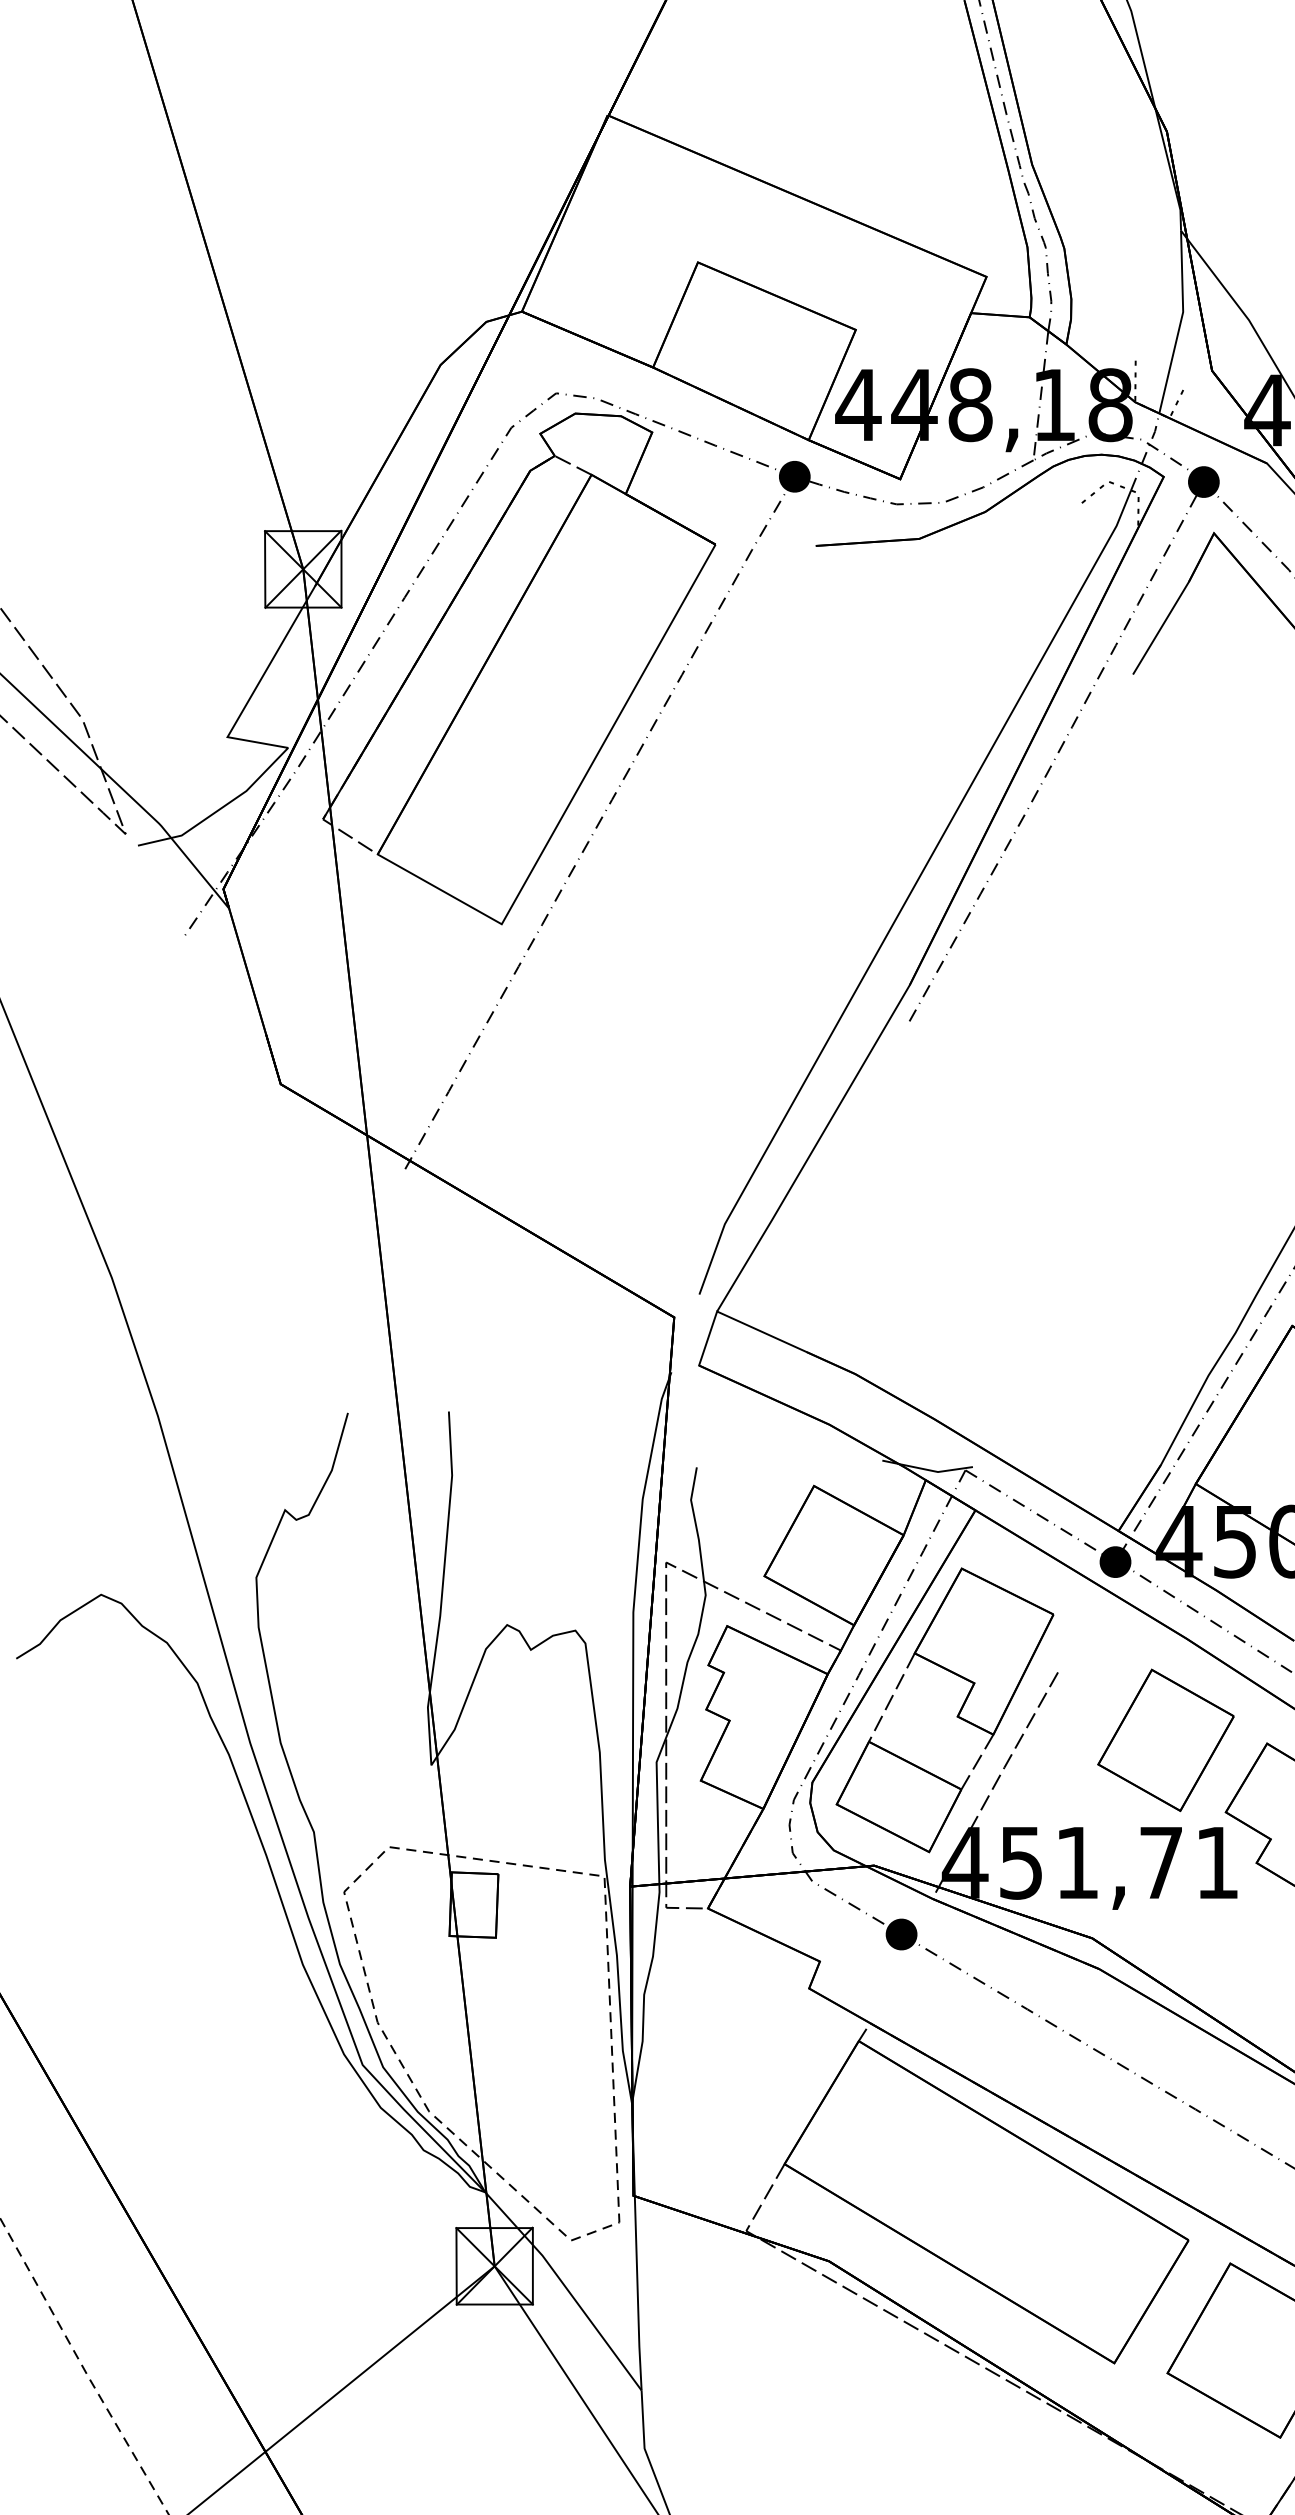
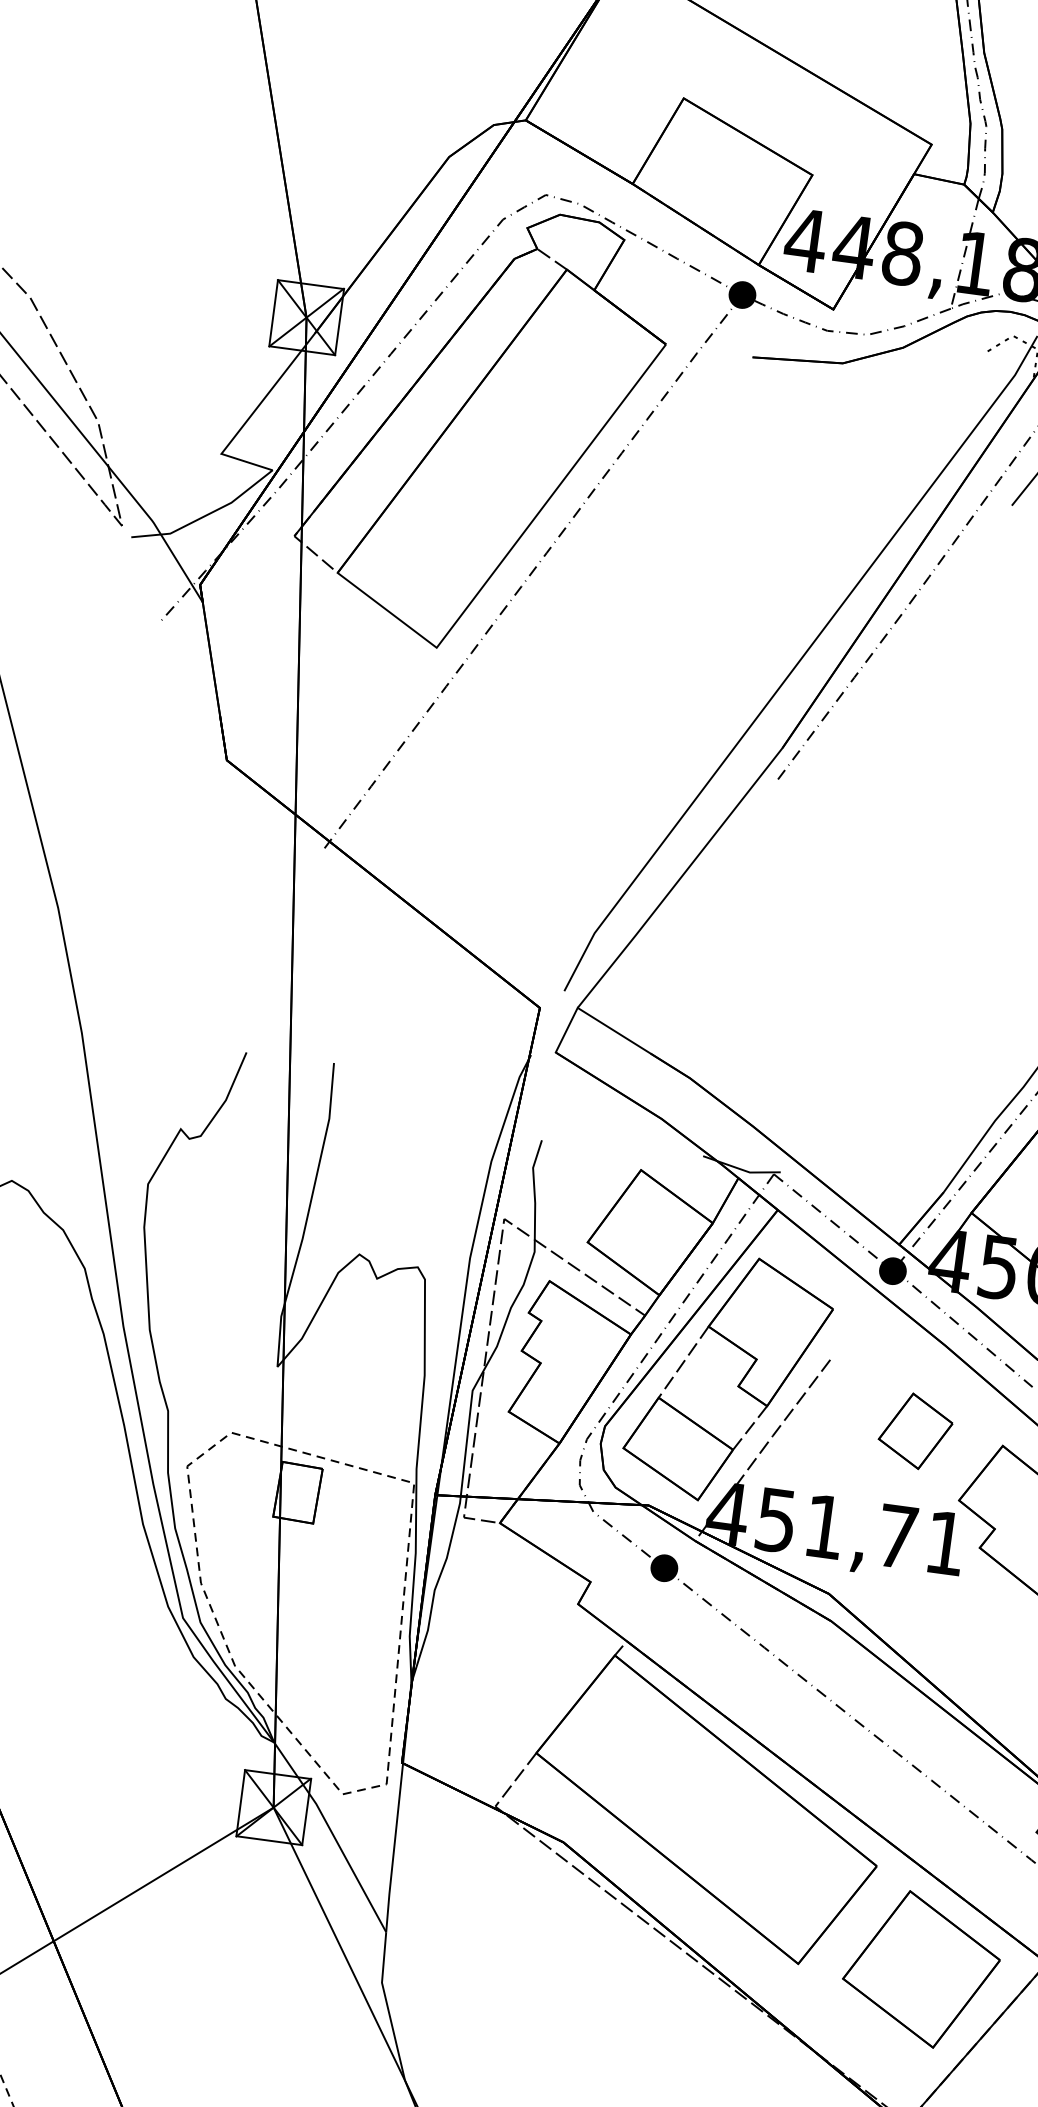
part: (1165, 1740) -> (915, 1431), size x0.6

